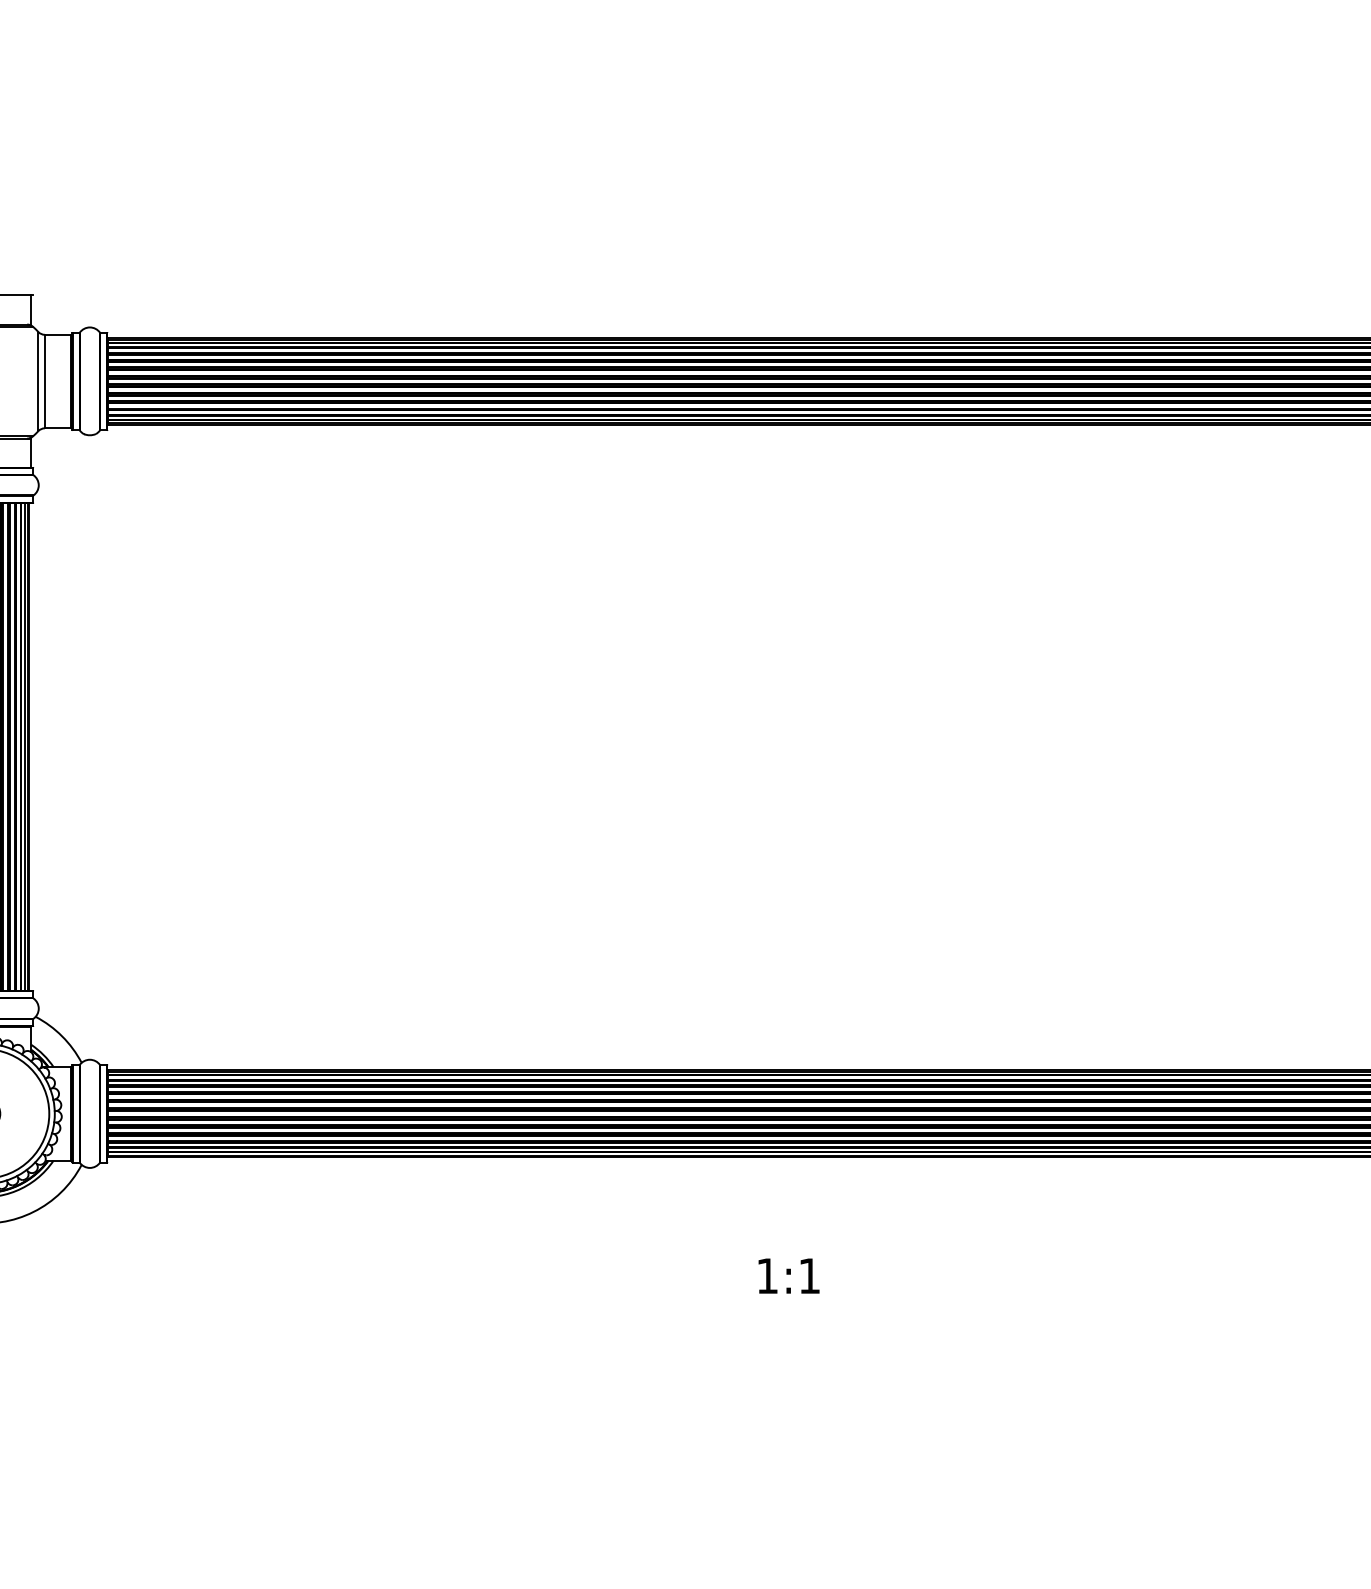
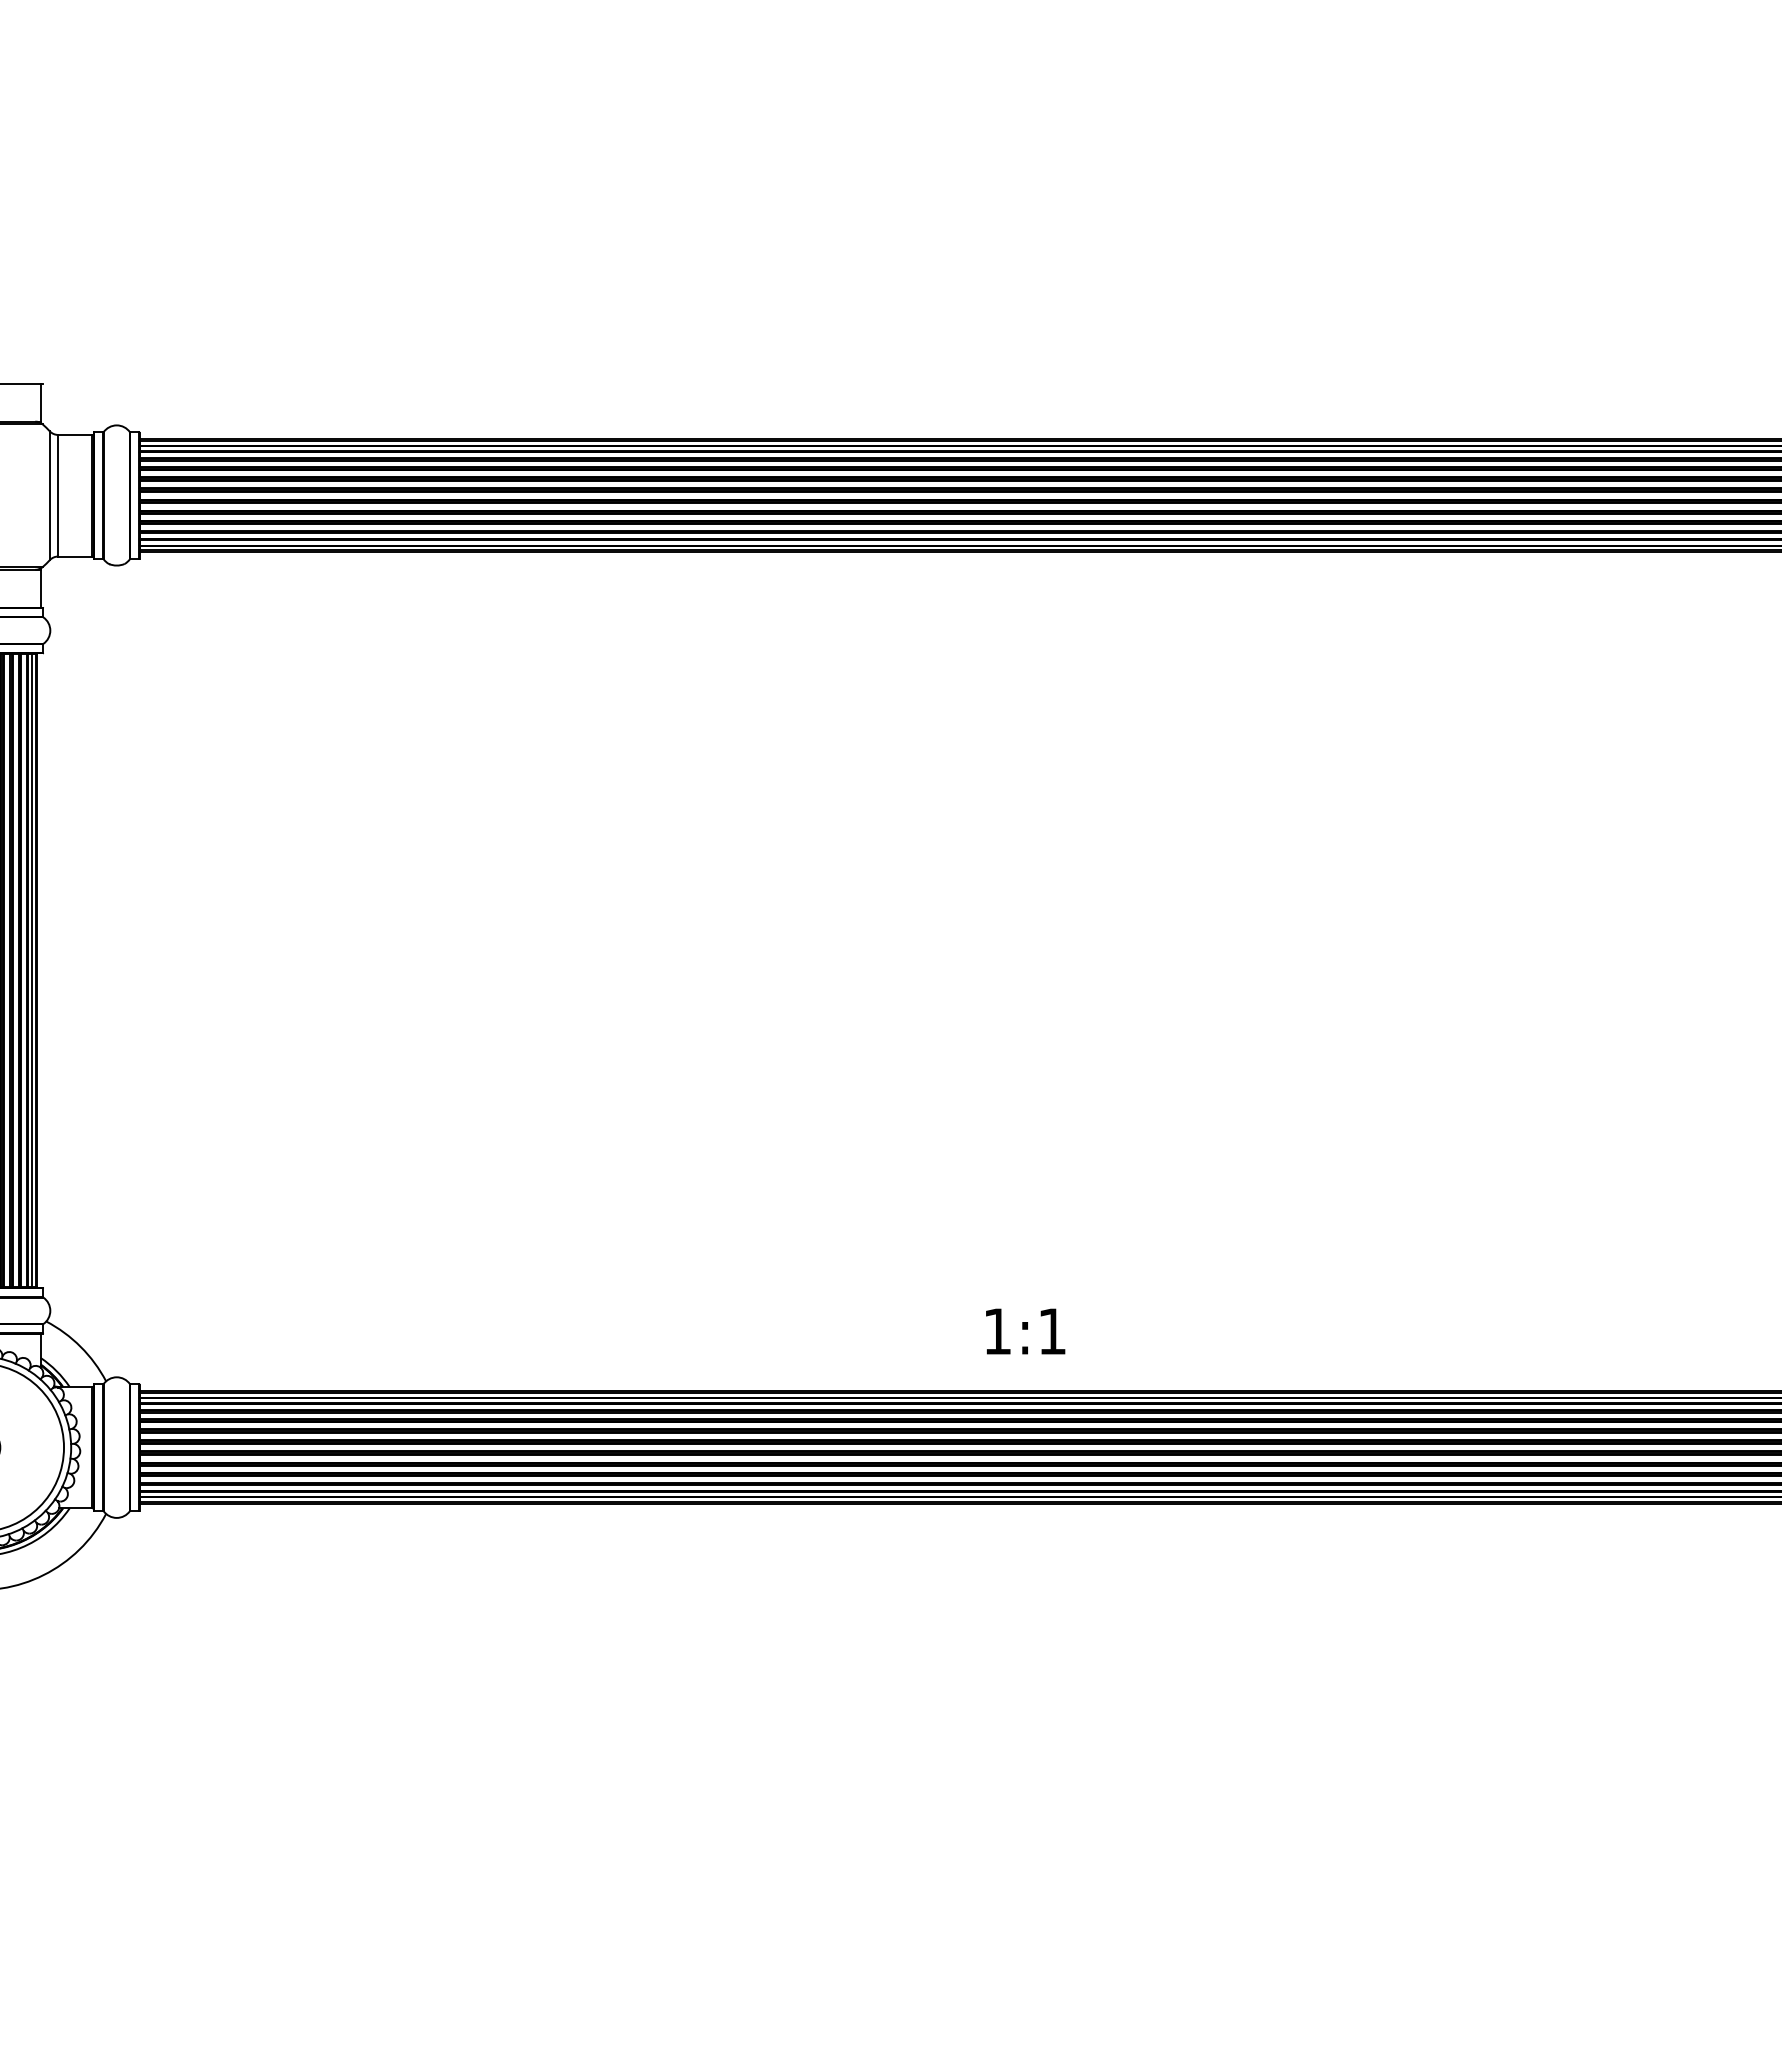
text: (788, 1276) -> (1025, 1331), moved

